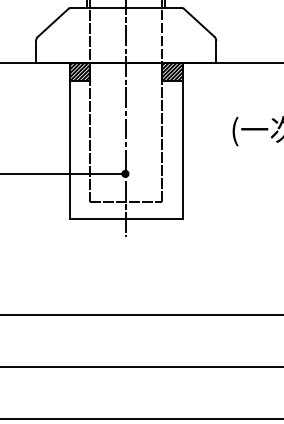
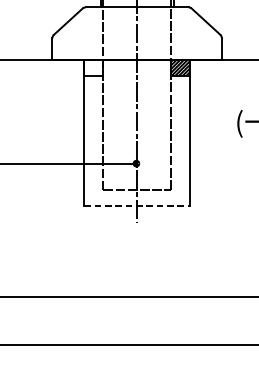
hatch: (79, 71) -> (93, 67), removed
line: (126, 219) -> (137, 206), solid -> dashed

